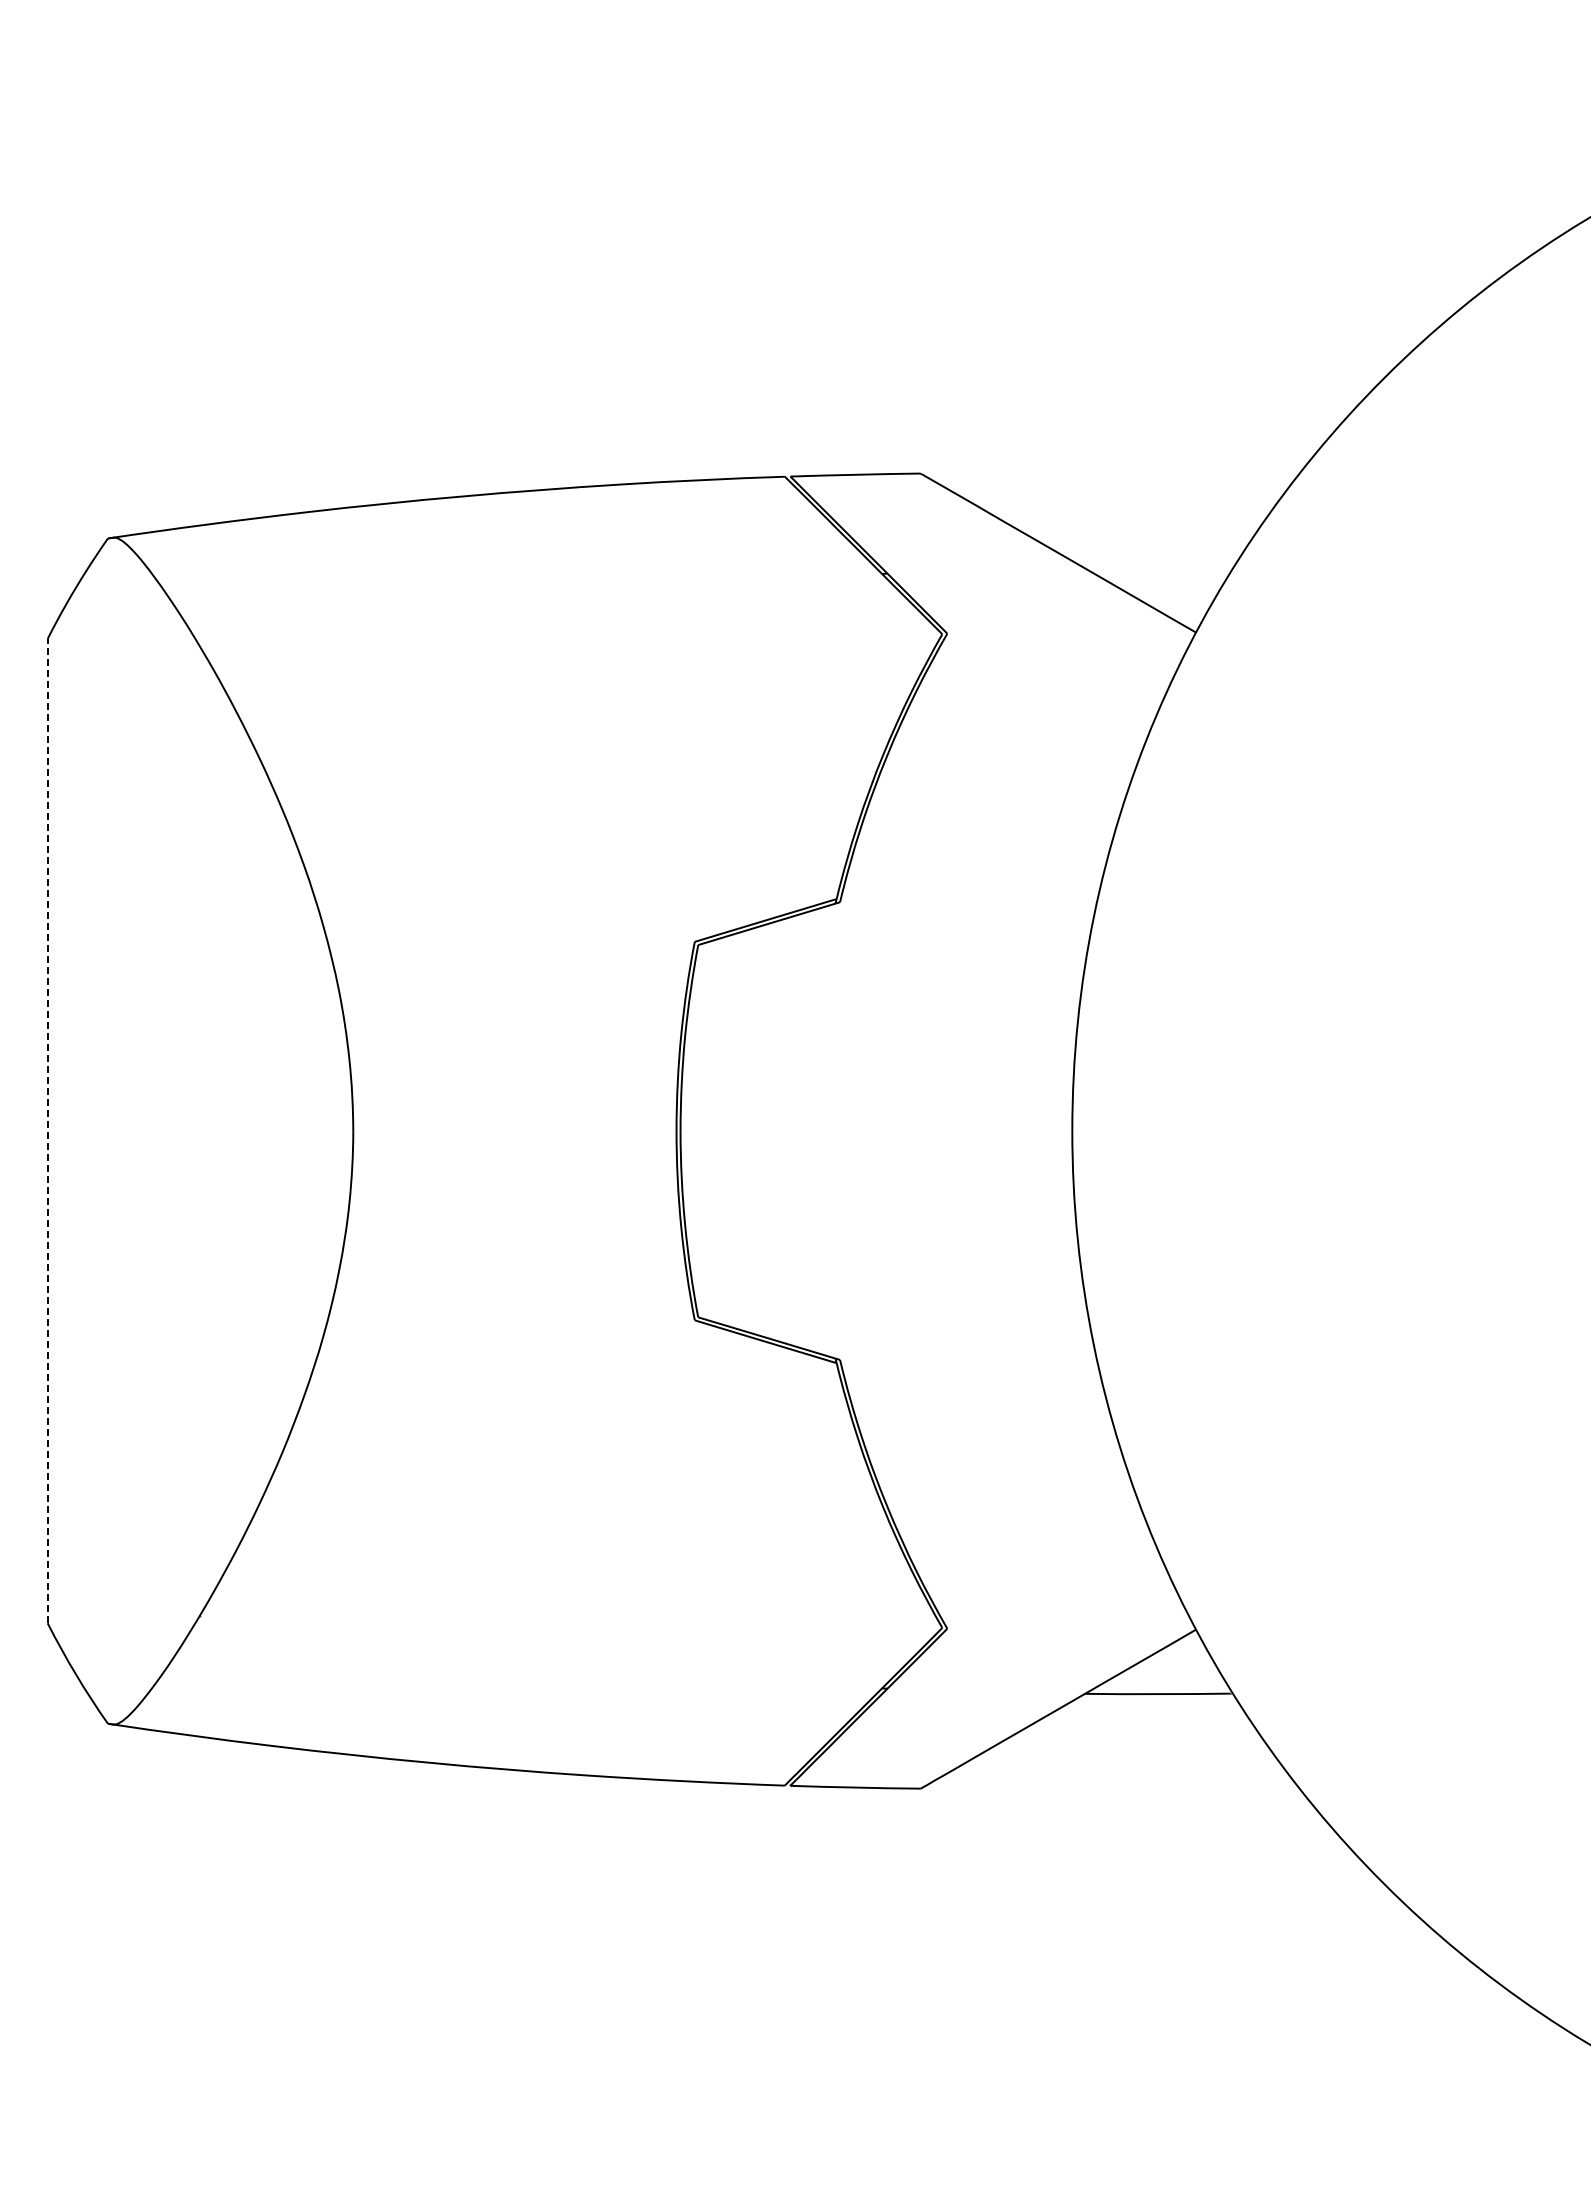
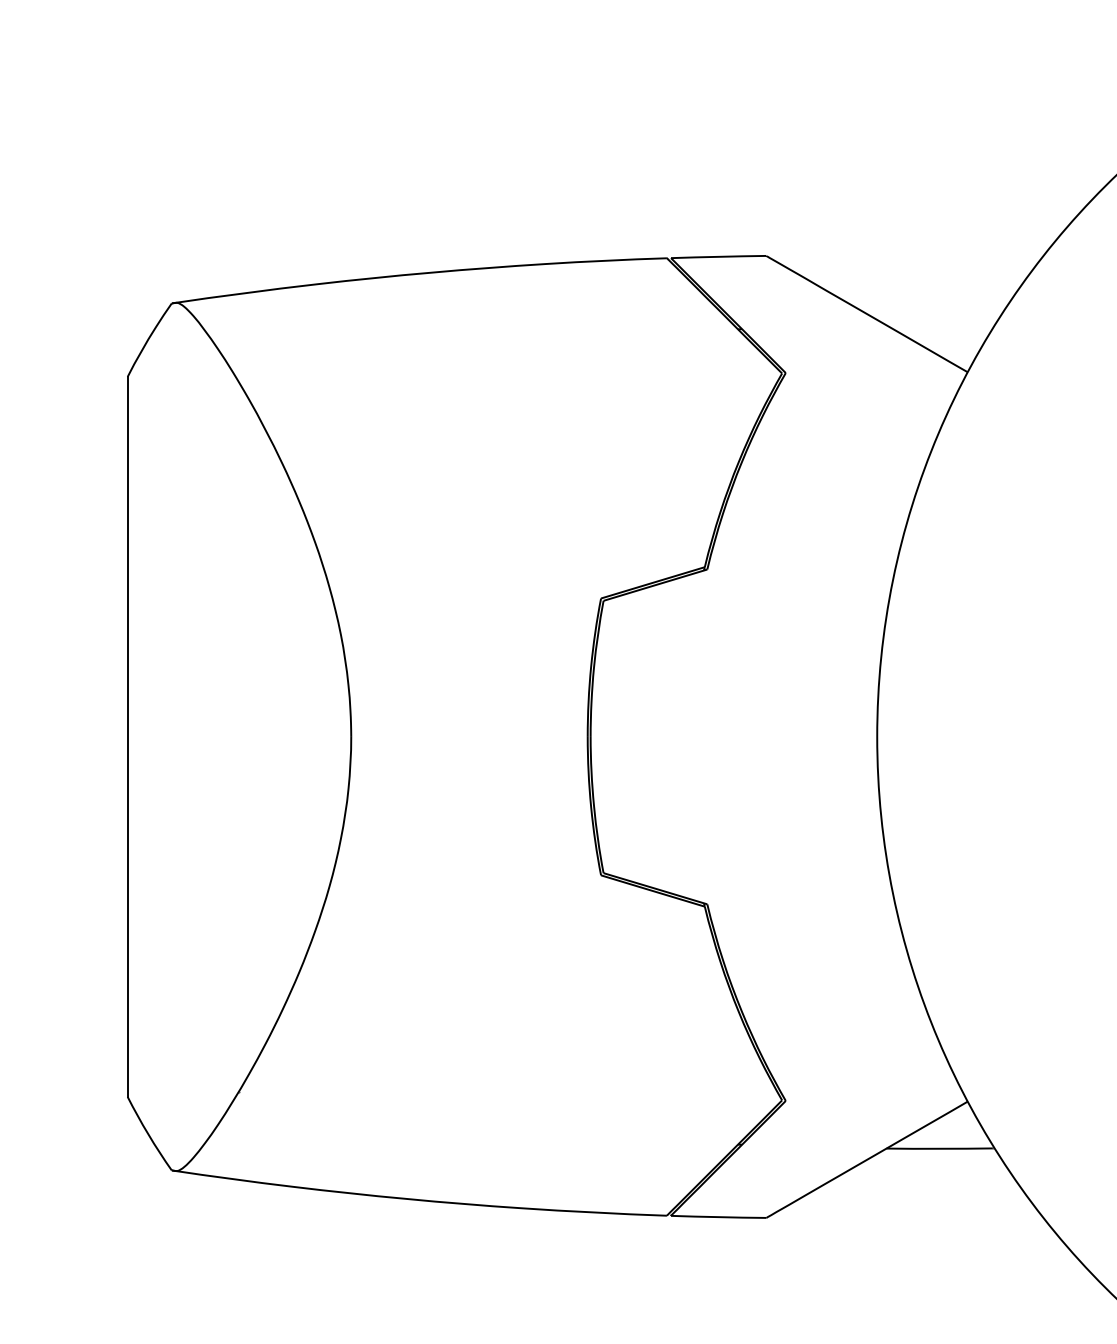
line: (47, 1130) -> (127, 736), dashed -> solid

